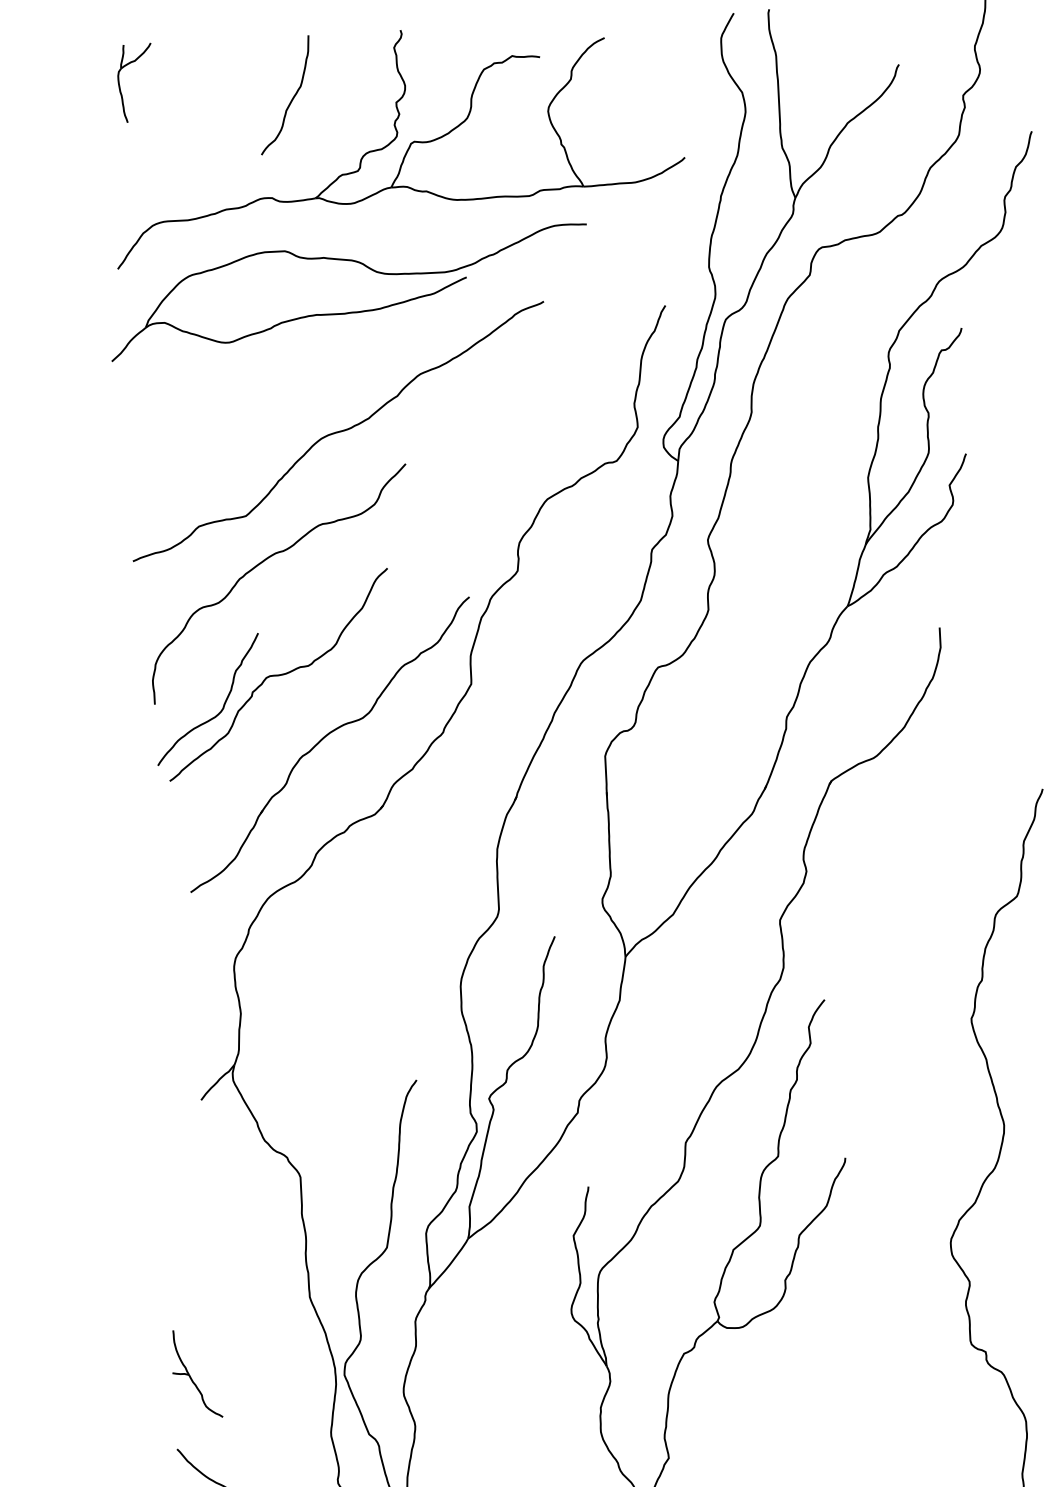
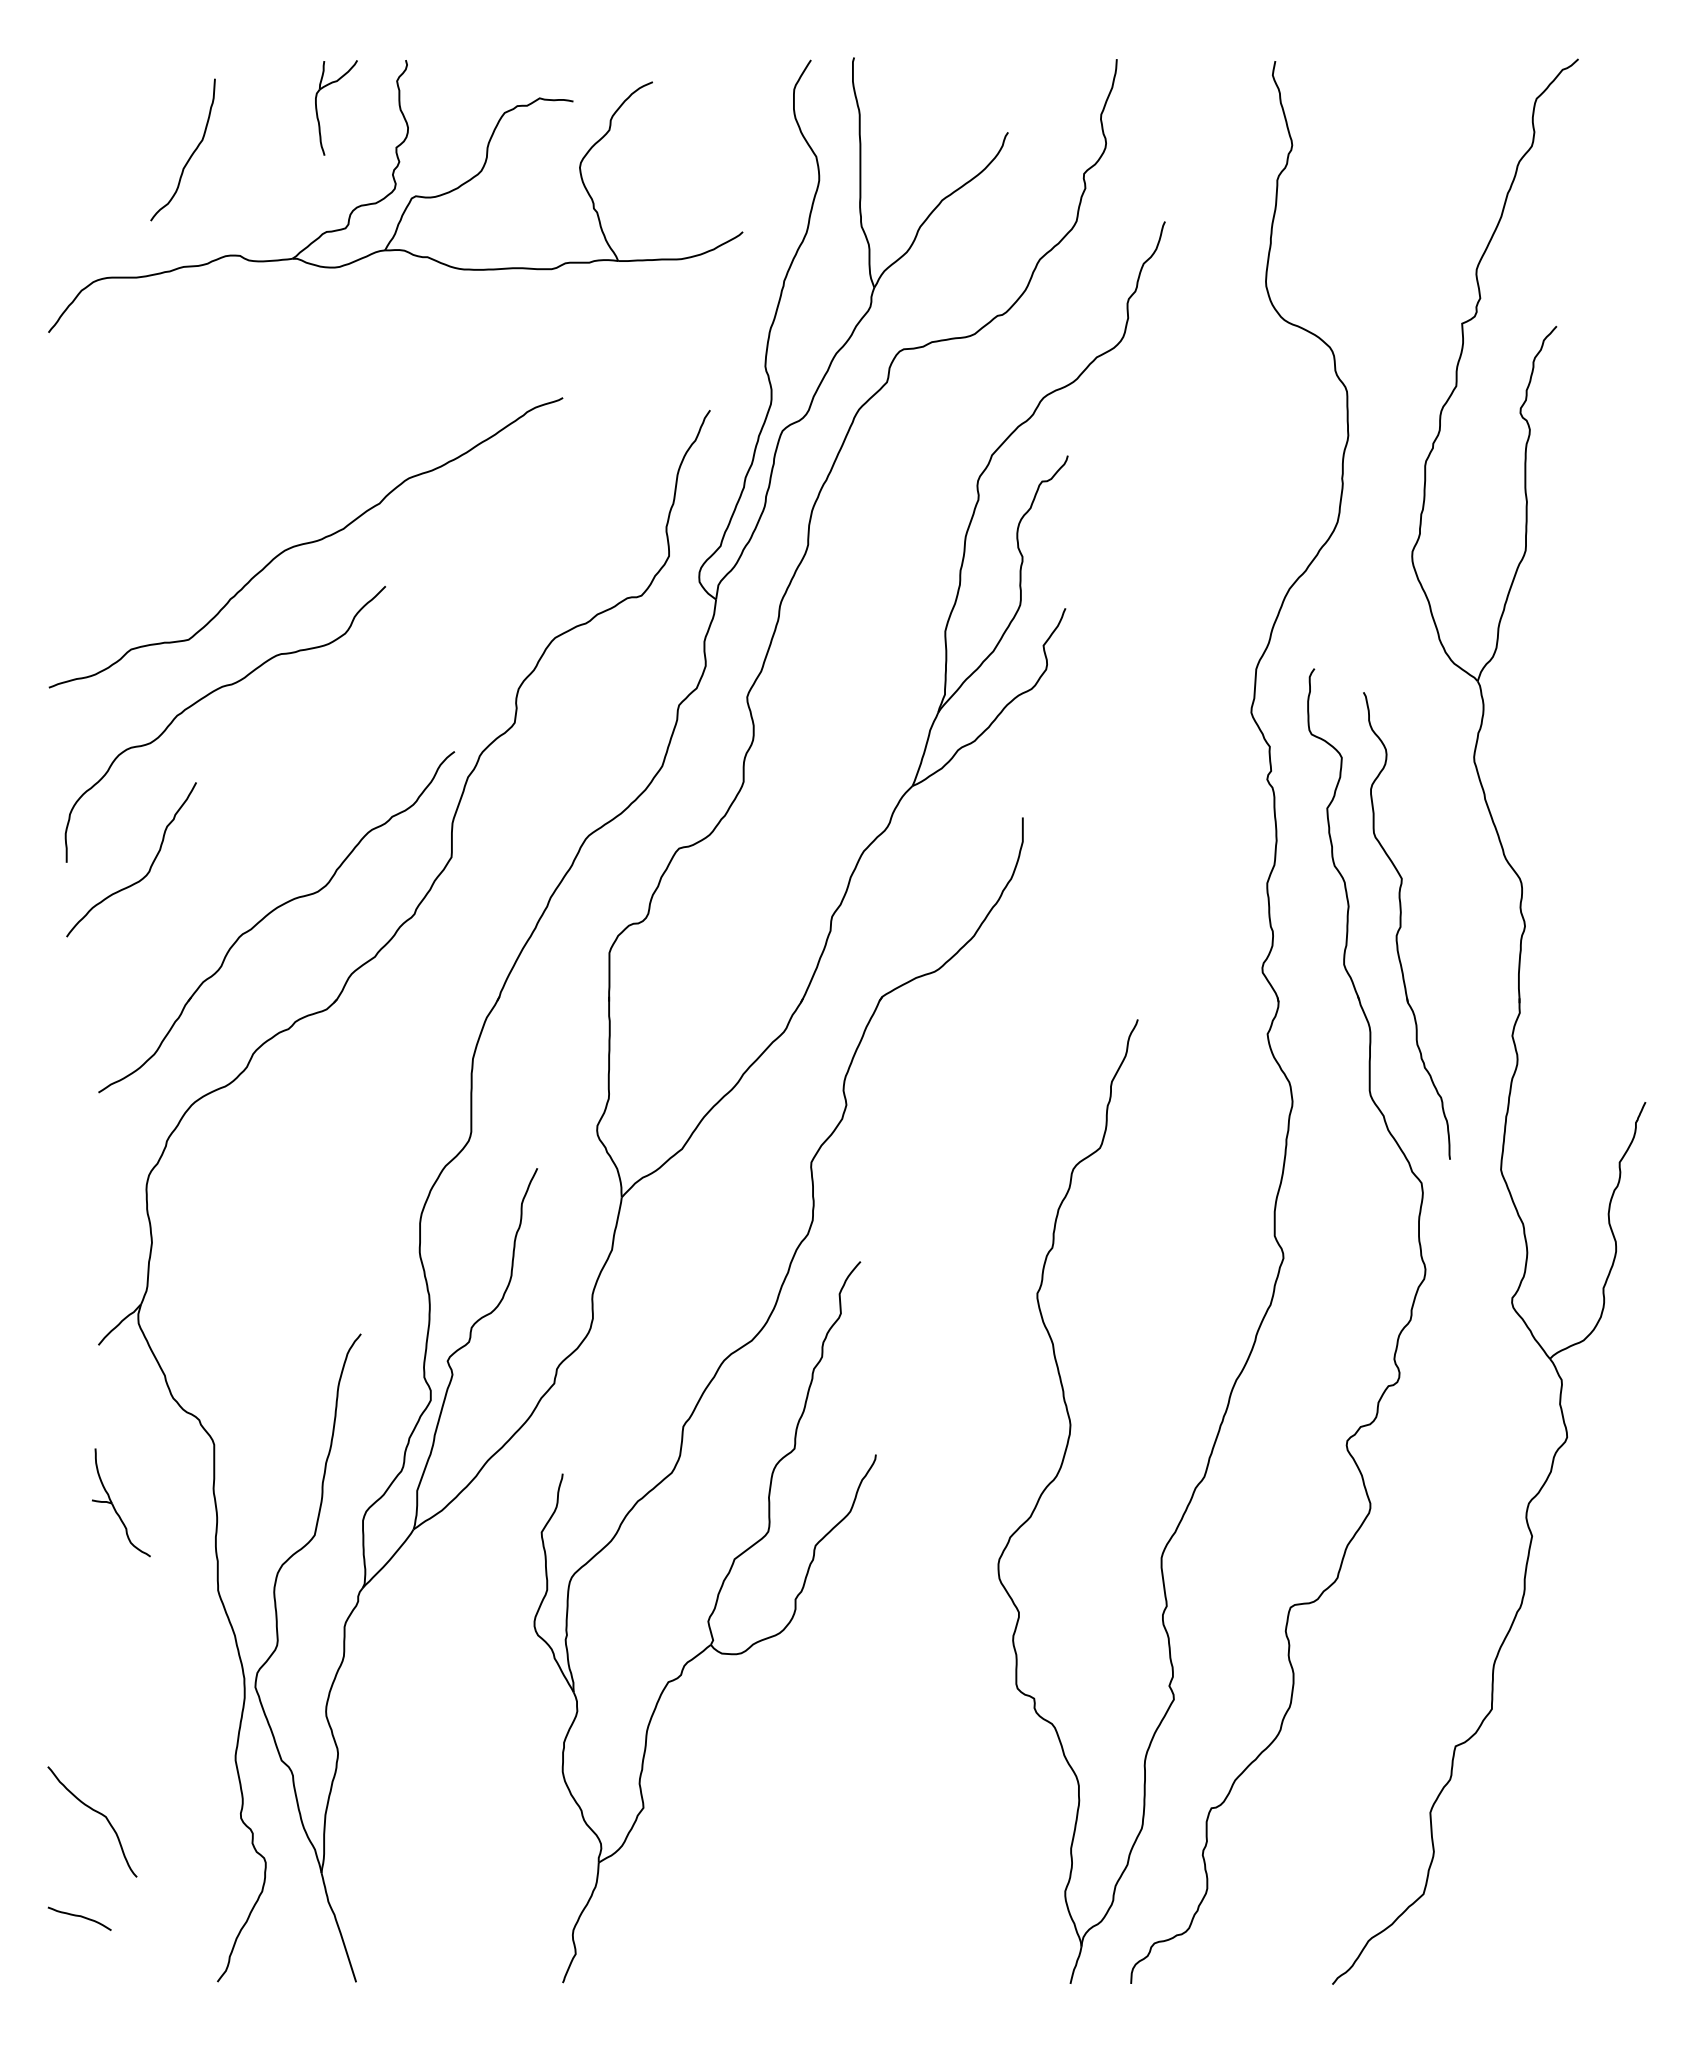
part: (119, 83) -> (317, 107), moved
curve: (291, 99) -> (190, 155), moved
part: (350, 311) -> (327, 398), removed
curve: (278, 675) -> (218, 834), removed
part: (191, 1377) -> (114, 1506), moved

